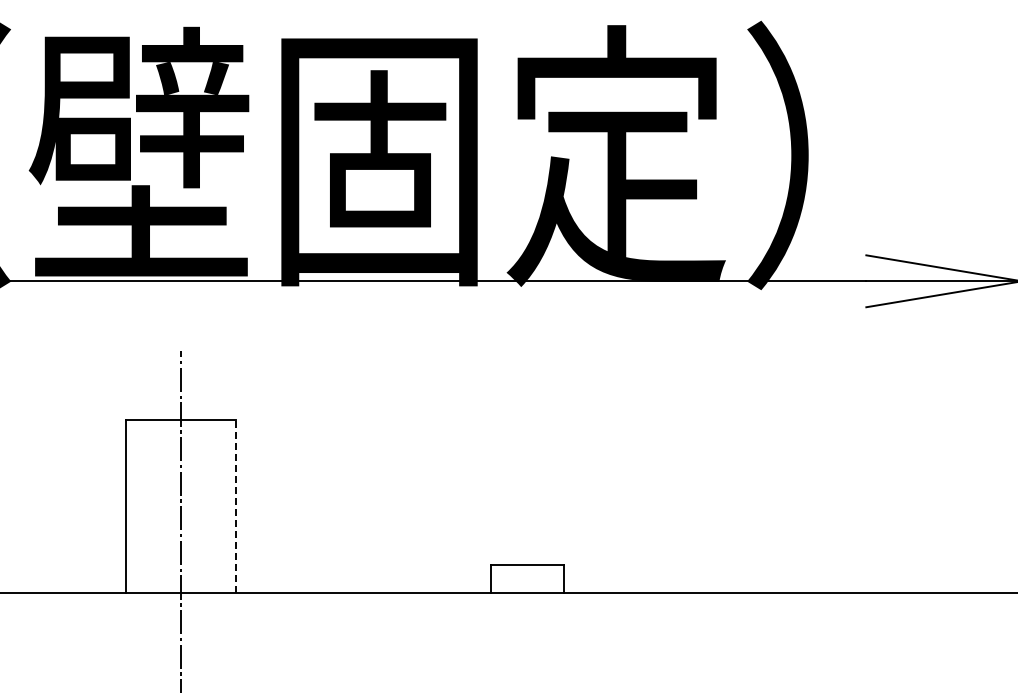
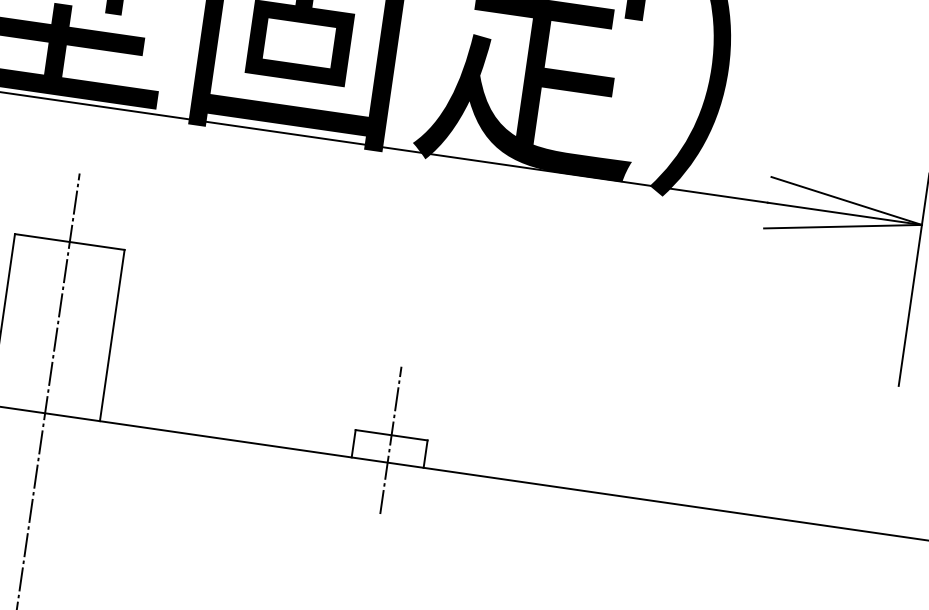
line: (236, 506) -> (112, 335), dashed -> solid
line: (527, 569) -> (391, 439), added

